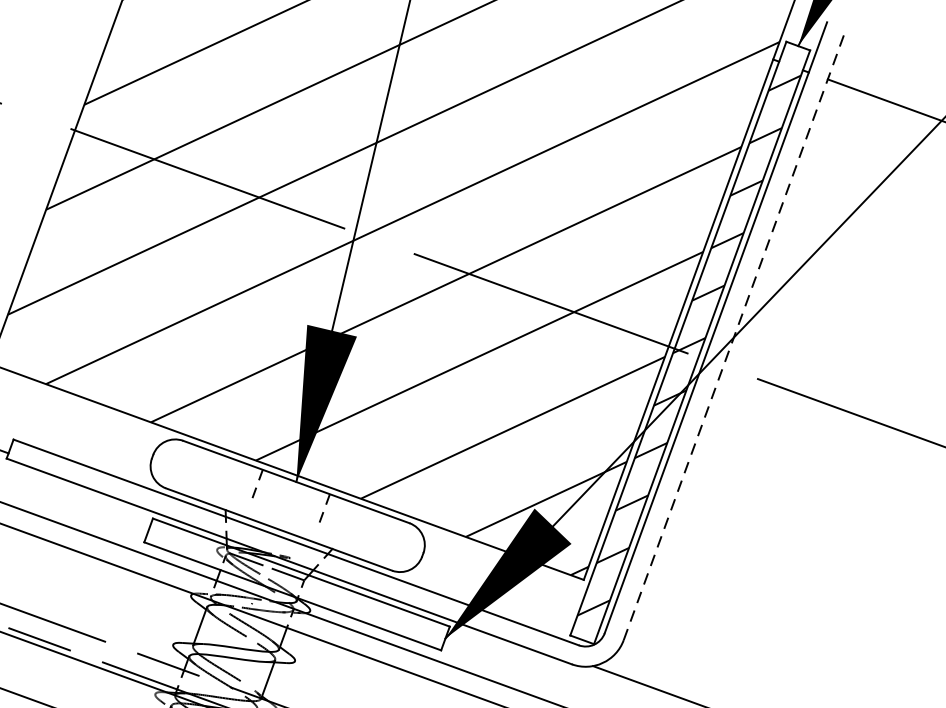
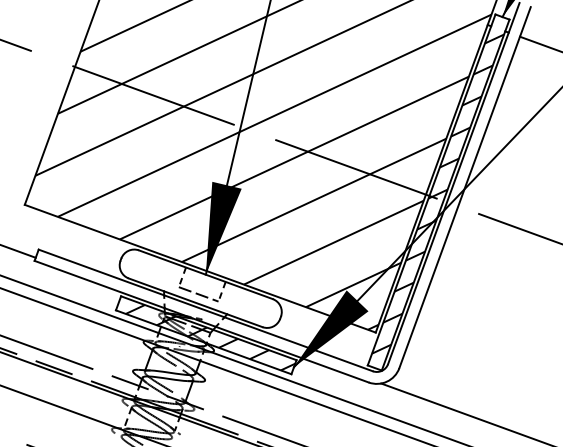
line: (735, 334) -> (465, 187), dashed -> solid
line: (283, 515) -> (198, 294), added
hatch: (304, 588) -> (210, 337), added

